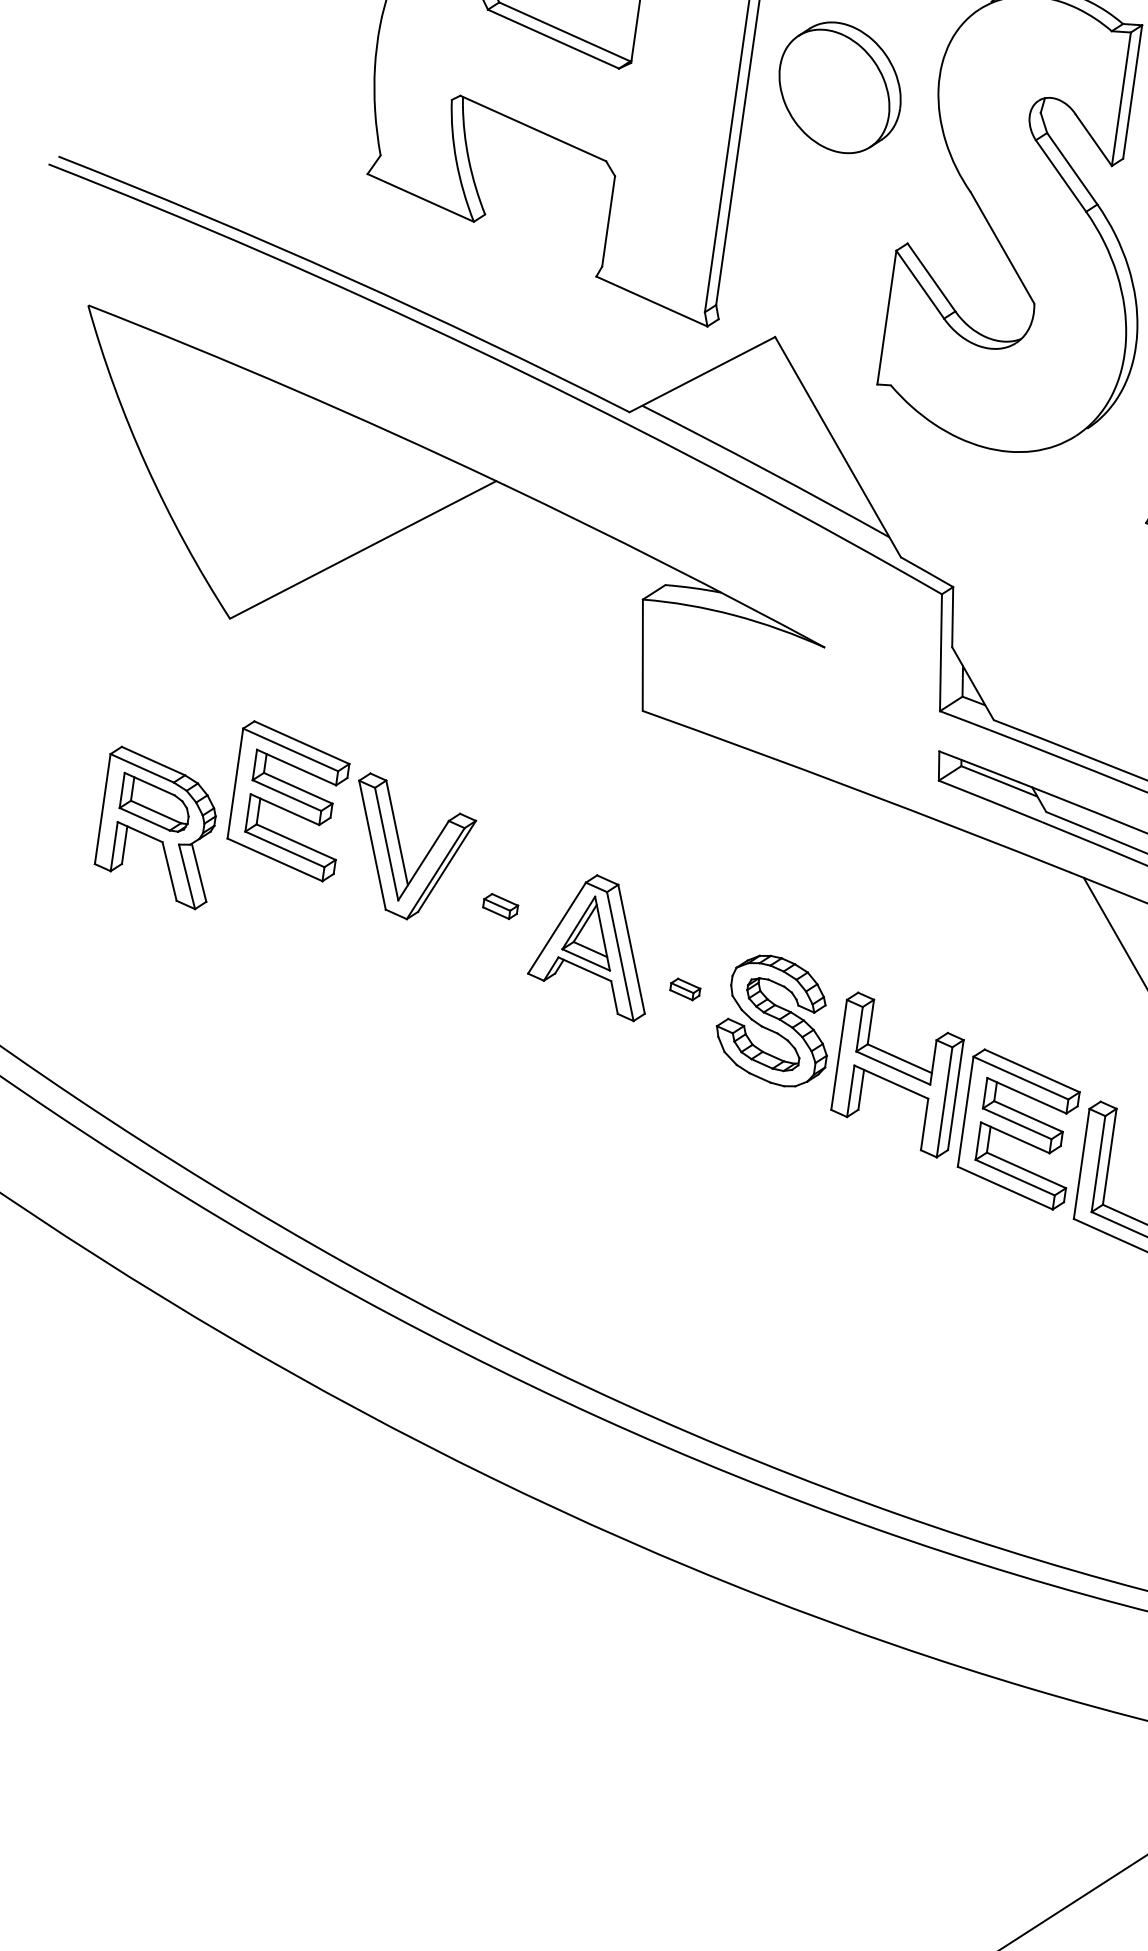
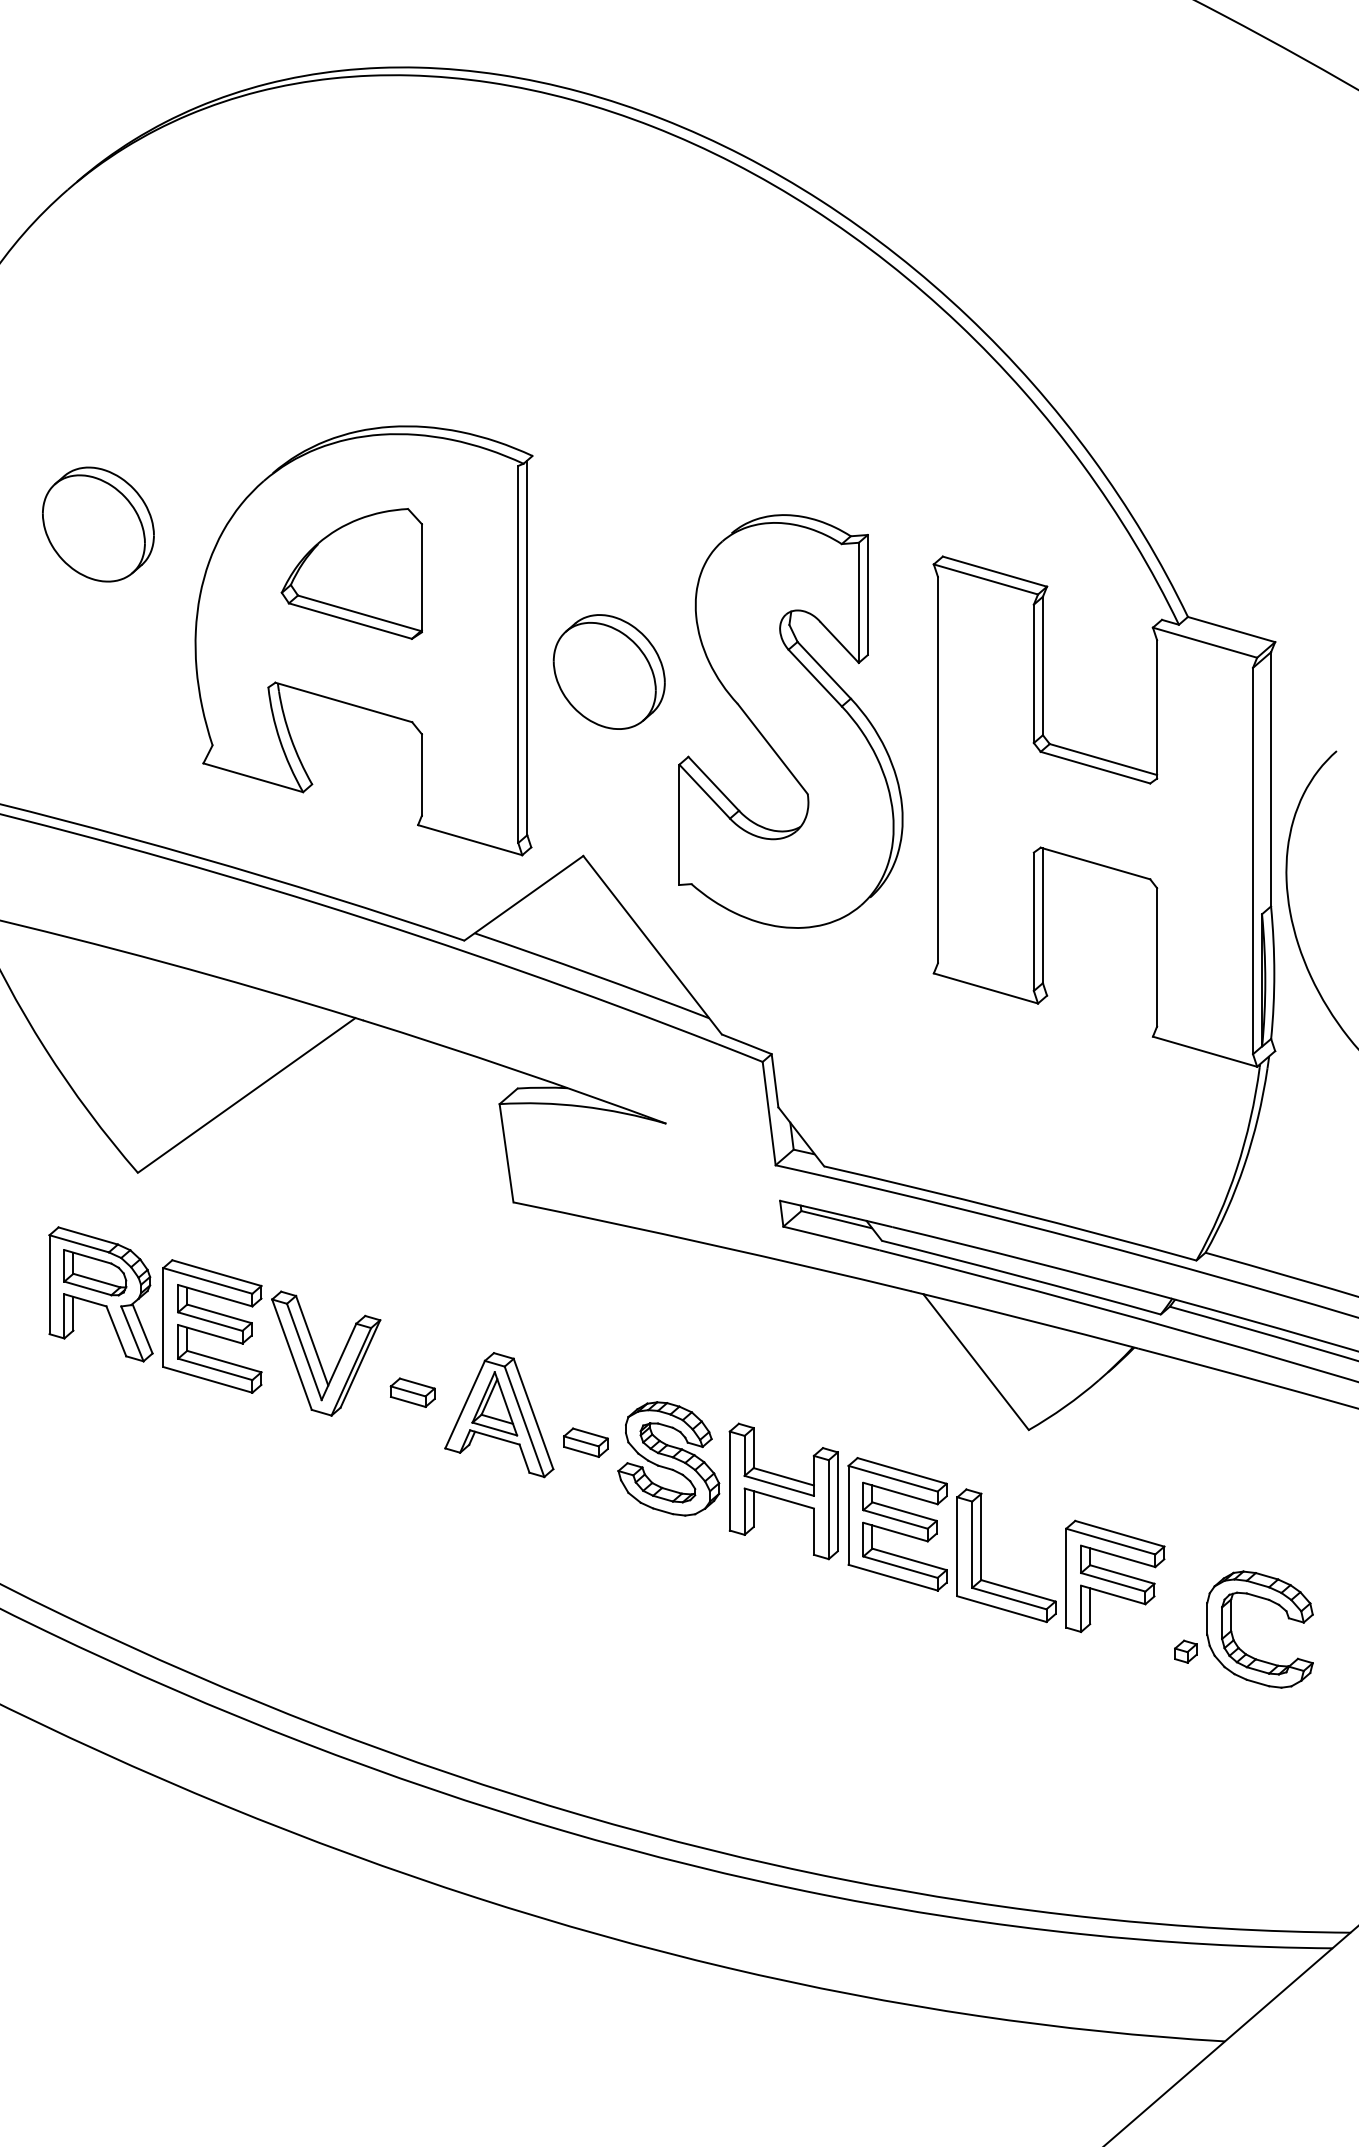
part: (839, 87) -> (608, 671), moved
part: (157, 828) -> (100, 1294), moved
part: (500, 906) -> (412, 1392), size x1.43
part: (684, 989) -> (585, 1442), size x1.67

